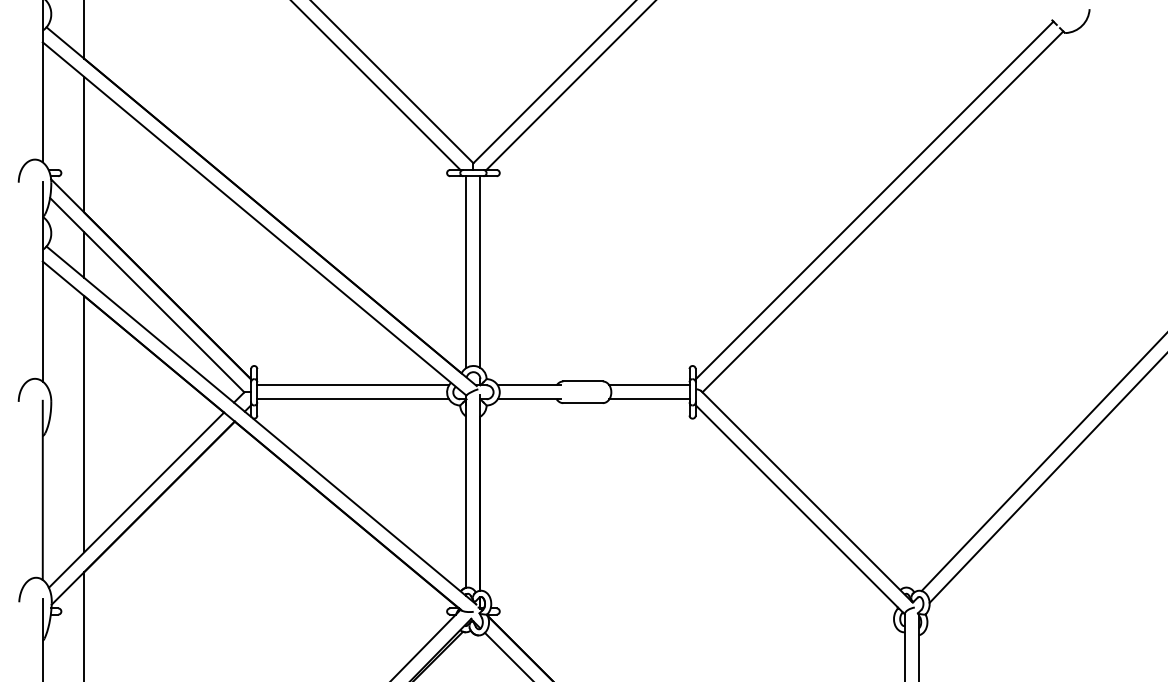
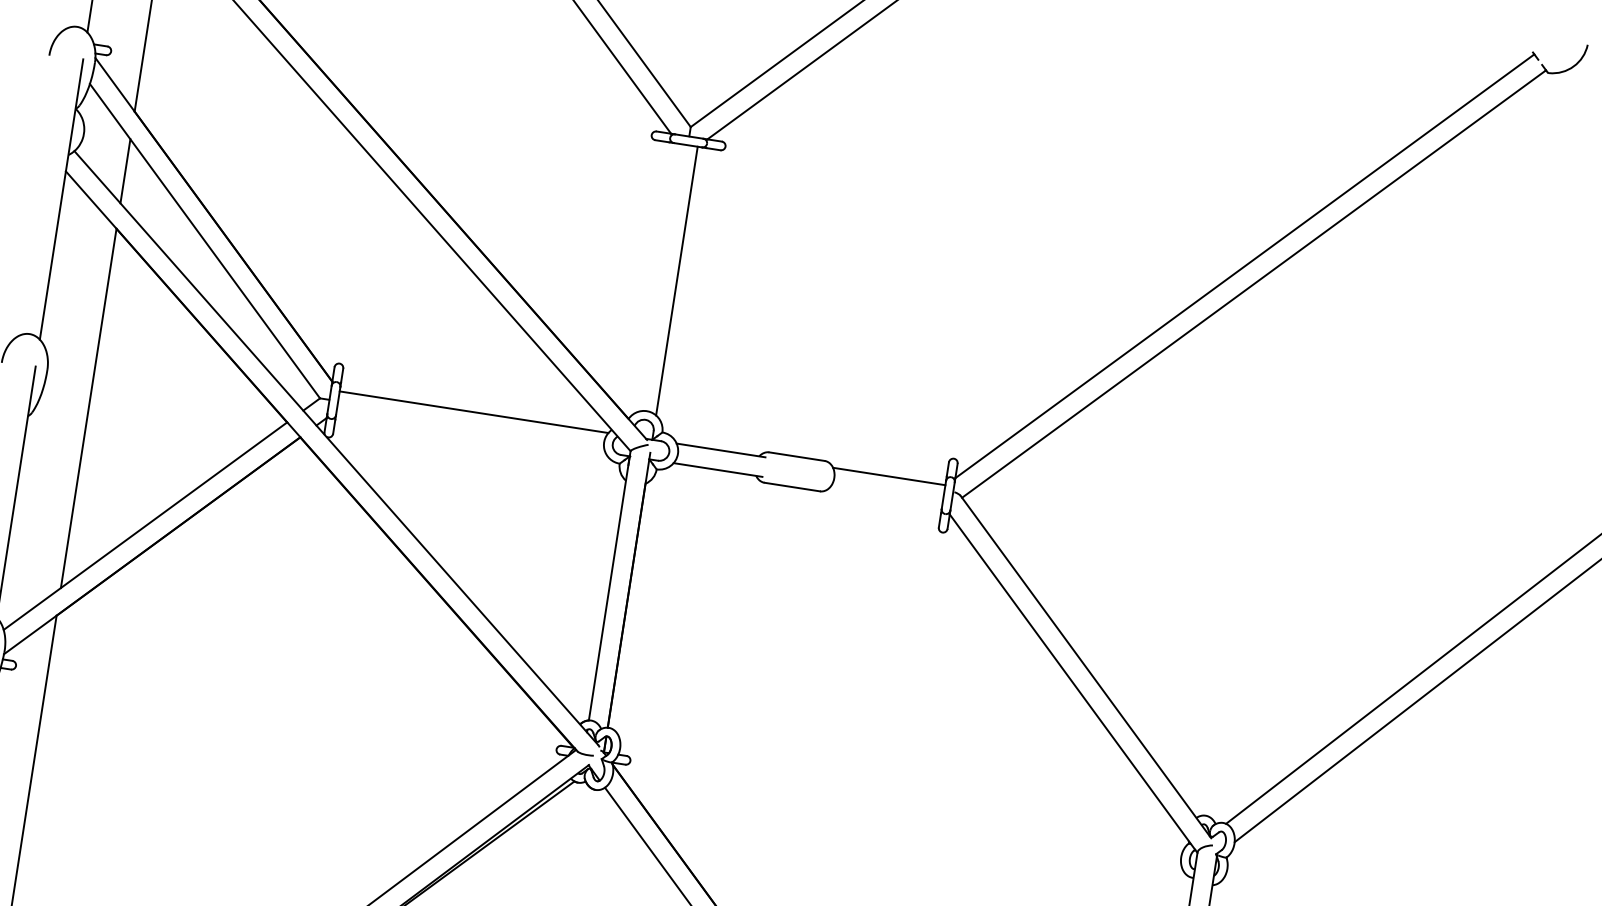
line: (466, 271) -> (657, 277), removed
line: (353, 399) -> (471, 432), removed
line: (649, 399) -> (886, 496), removed

